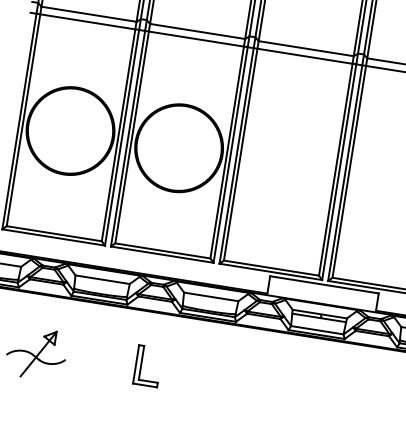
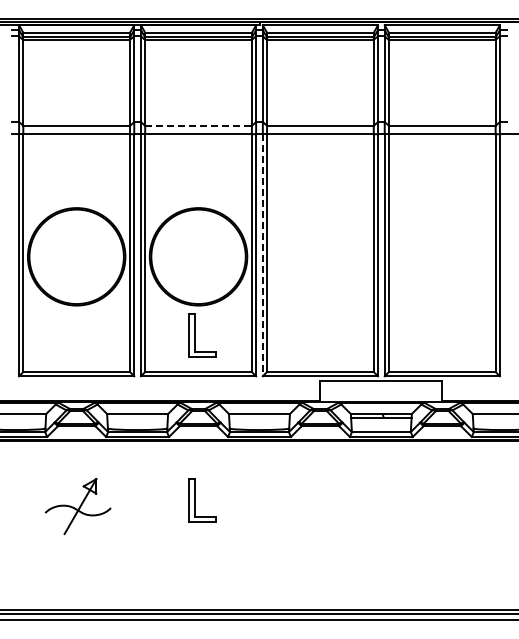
line: (198, 31) -> (199, 125), solid -> dashed
line: (236, 156) -> (262, 255), solid -> dashed
part: (165, 217) -> (195, 335), added

